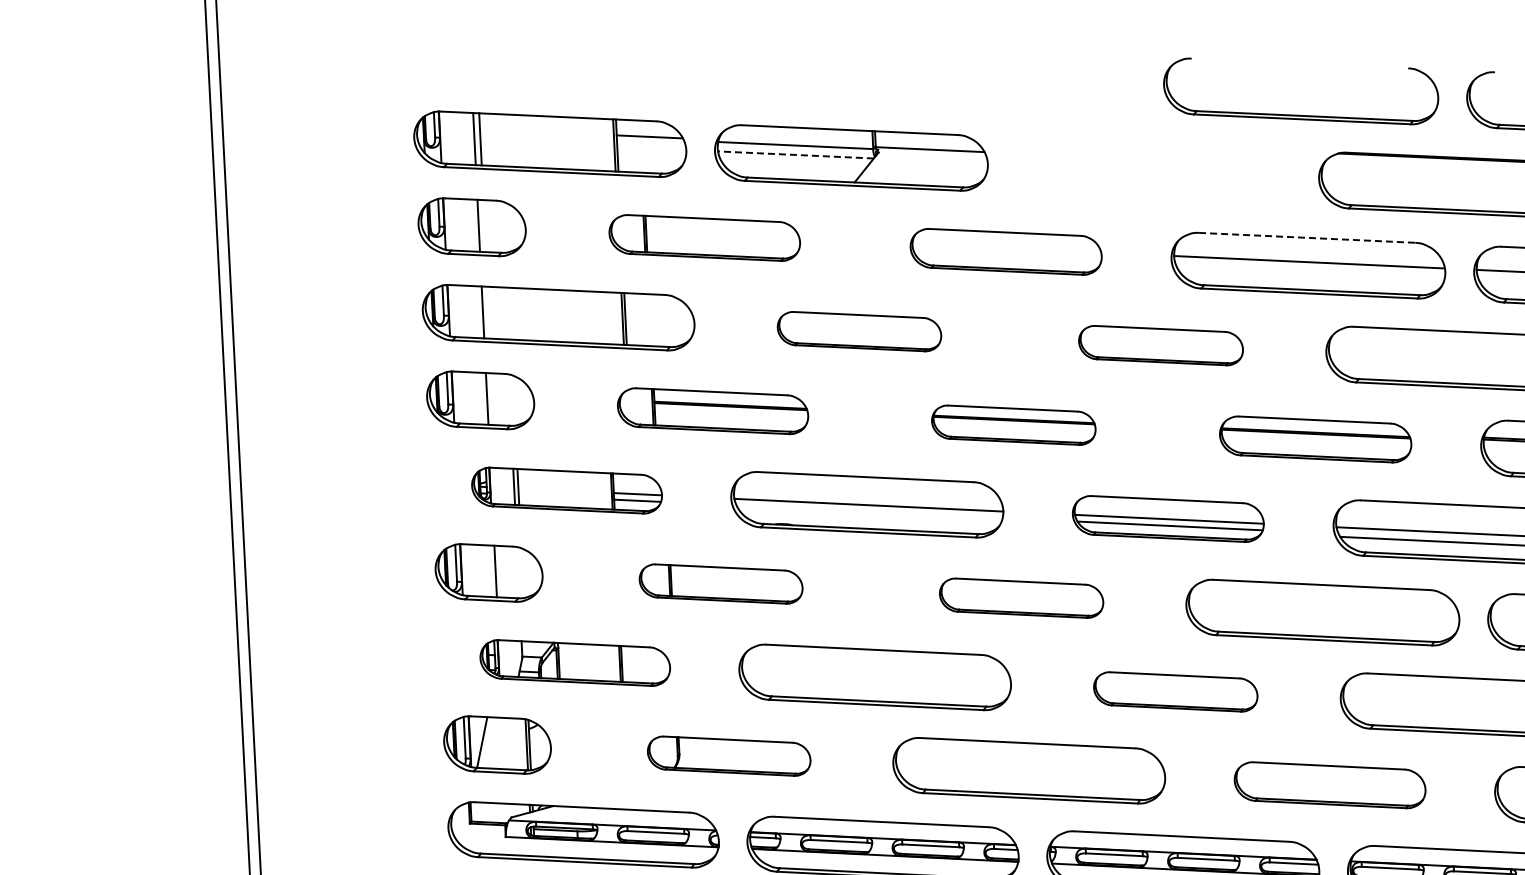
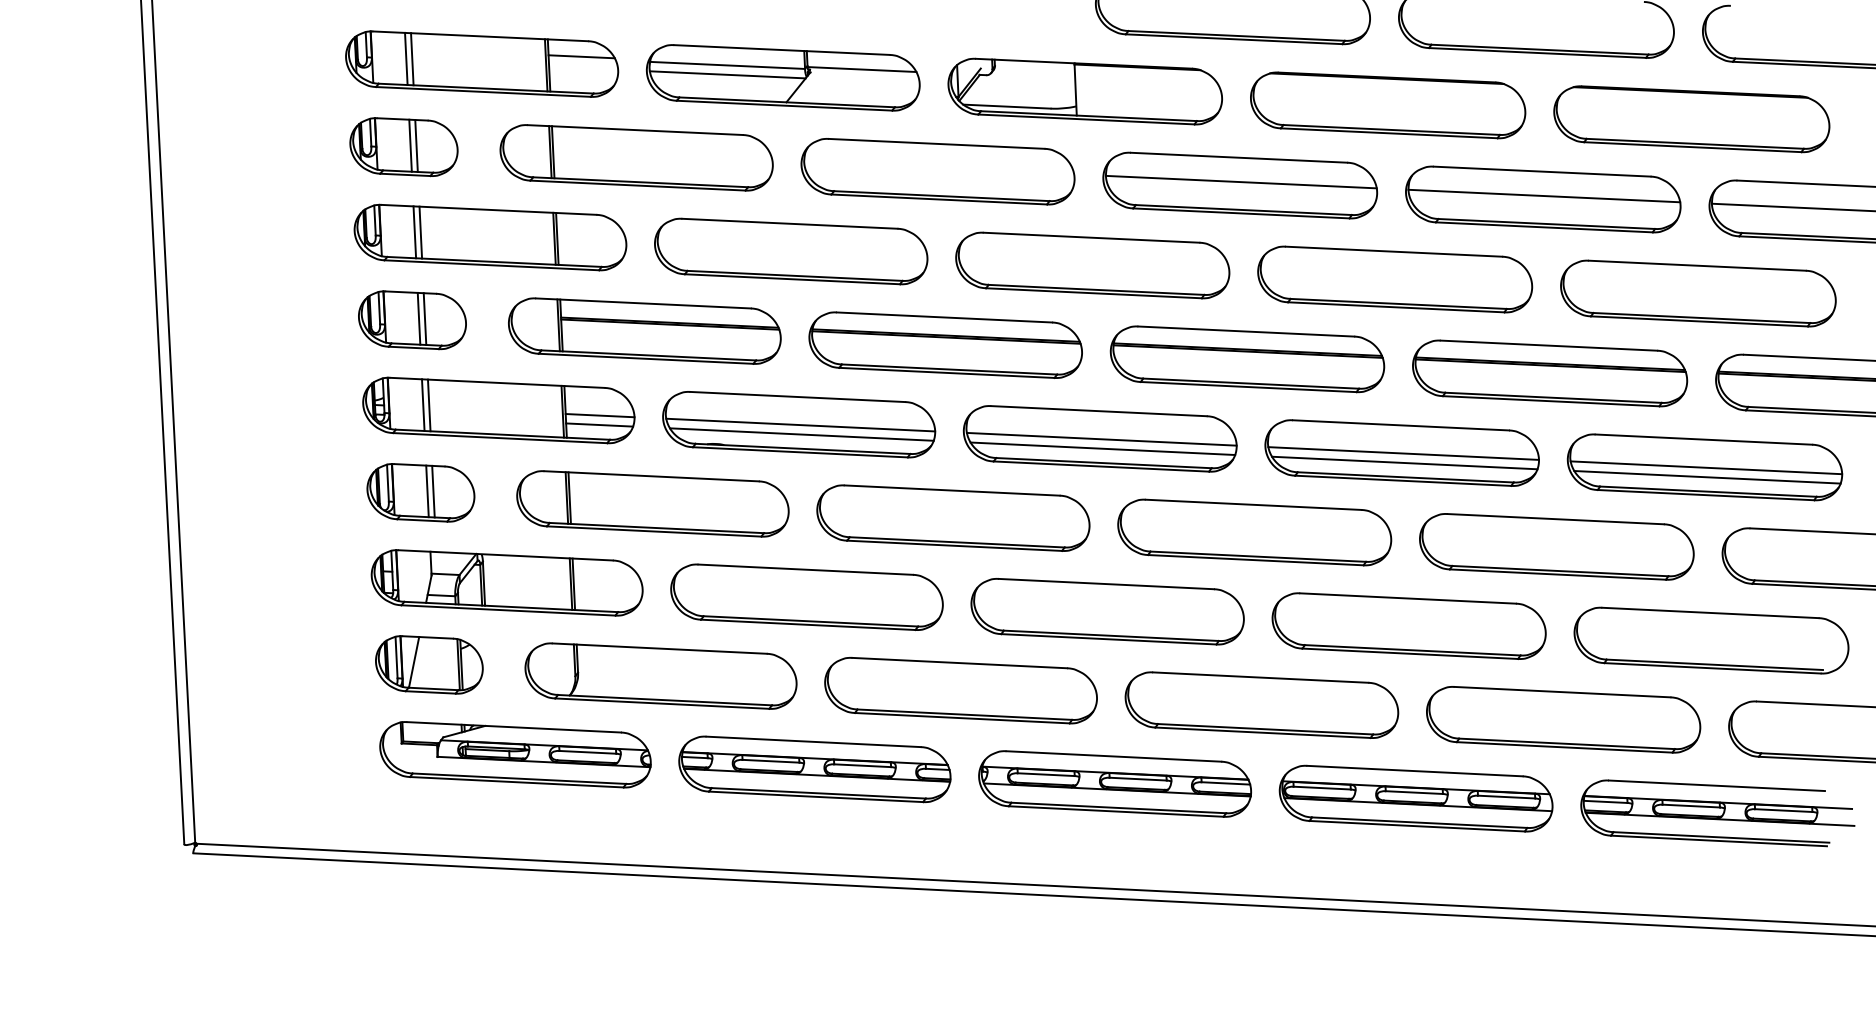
line: (795, 154) -> (727, 74), dashed -> solid
part: (1152, 171) -> (1084, 91), added
line: (484, 226) -> (416, 146), added
part: (704, 237) -> (636, 157), size x1.43
line: (1307, 237) -> (1239, 157), dashed -> solid
part: (1005, 251) -> (937, 171), size x1.43
line: (488, 312) -> (420, 232), added
part: (859, 331) -> (791, 251), size x1.67
part: (1160, 345) -> (1092, 265), size x1.67
line: (492, 398) -> (424, 318), added
part: (712, 410) -> (644, 330), size x1.43
part: (1013, 424) -> (945, 344), size x1.67
part: (1315, 439) -> (1247, 359), size x1.43
part: (566, 490) -> (498, 410), size x1.43
line: (869, 514) -> (801, 434), added
part: (1167, 518) -> (1099, 438), size x1.43
line: (501, 571) -> (433, 491), added
part: (720, 583) -> (652, 503), size x1.67
part: (1021, 597) -> (953, 517), size x1.67
part: (574, 662) -> (506, 582), size x1.43
part: (1175, 691) -> (1107, 611), size x1.67
part: (728, 755) -> (660, 675), size x1.67
part: (1329, 784) -> (1261, 704), size x1.43

